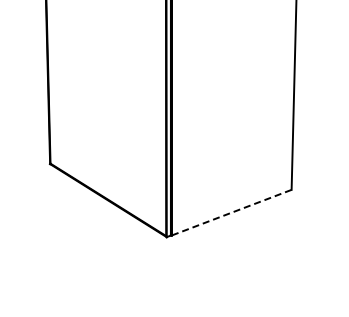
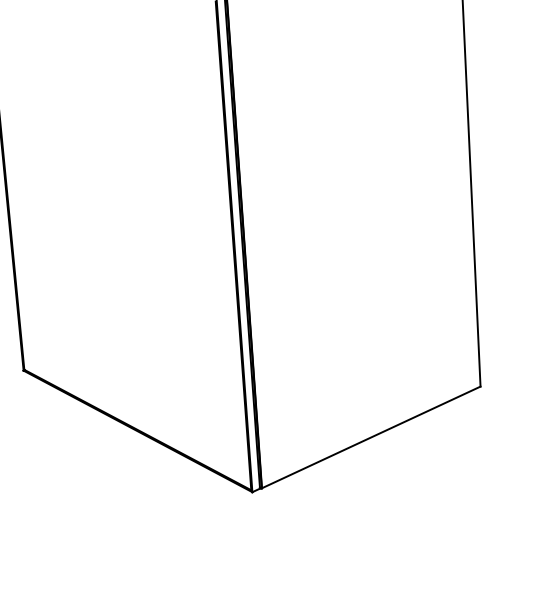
line: (232, 212) -> (372, 437), dashed -> solid

